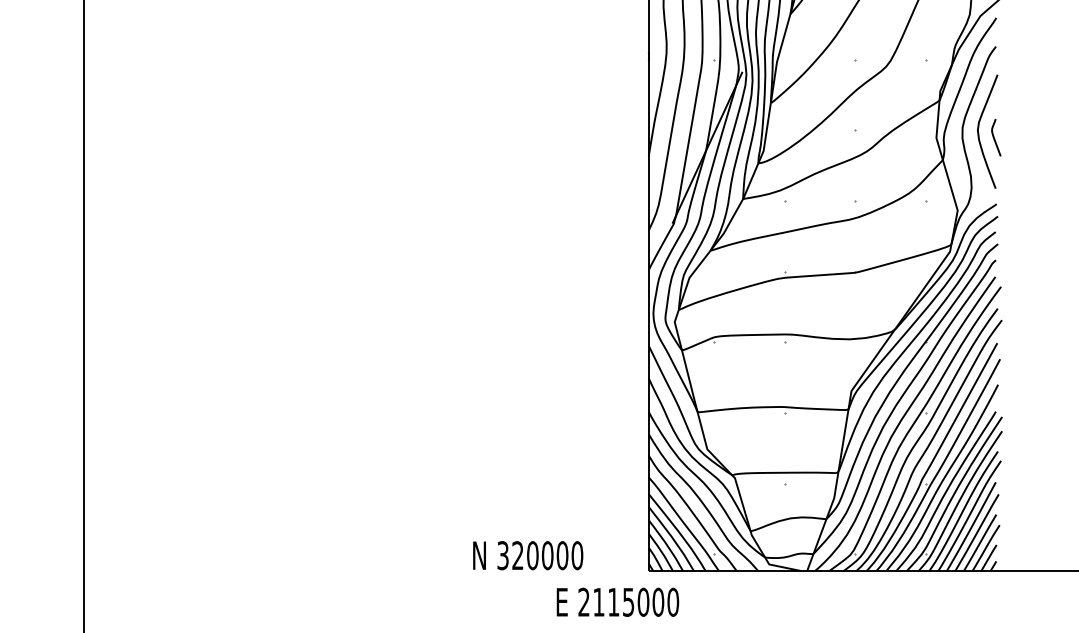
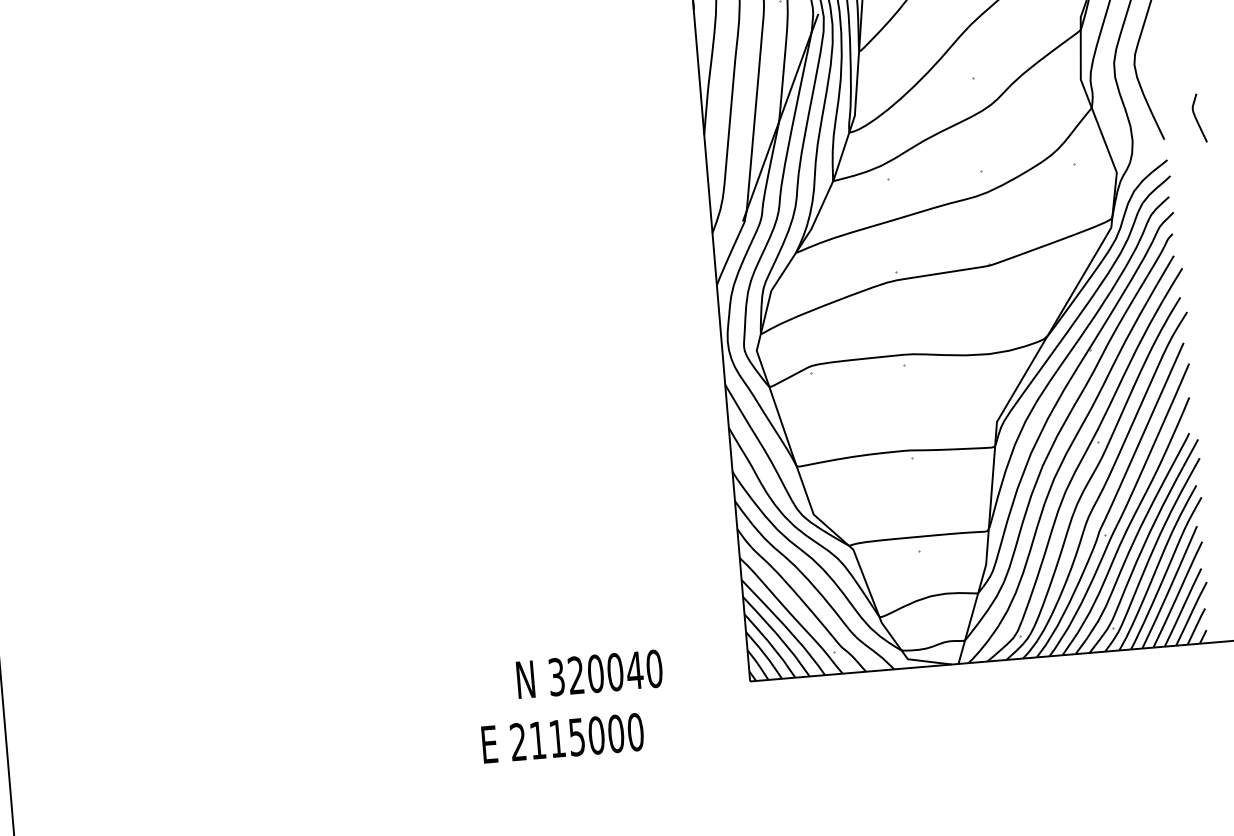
curve: (995, 138) -> (1198, 119), moved
text: (562, 555) -> (634, 670), 320000 -> 320040
text: (617, 601) -> (562, 737), moved

